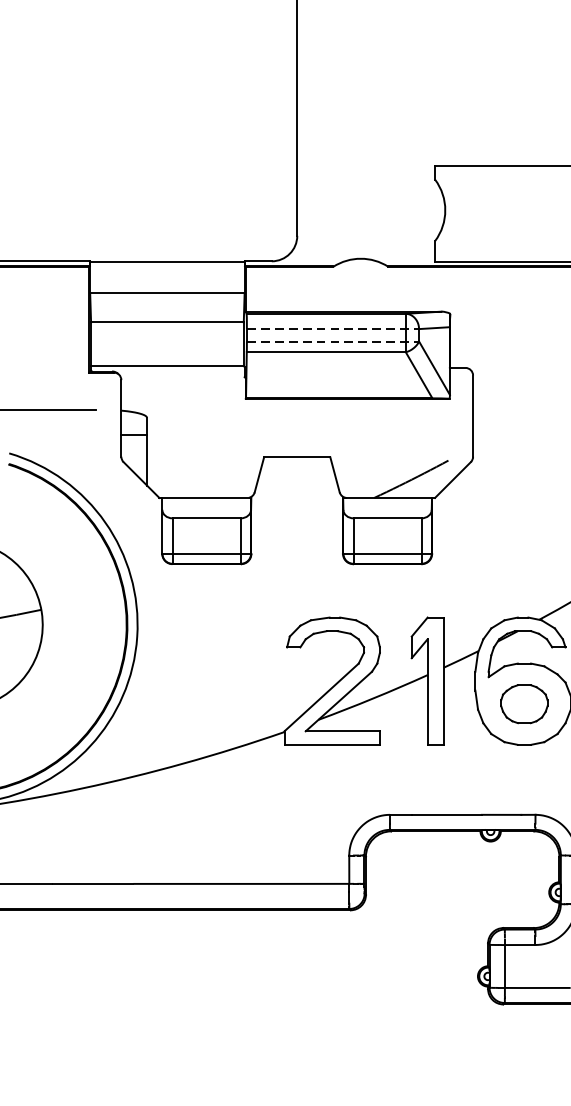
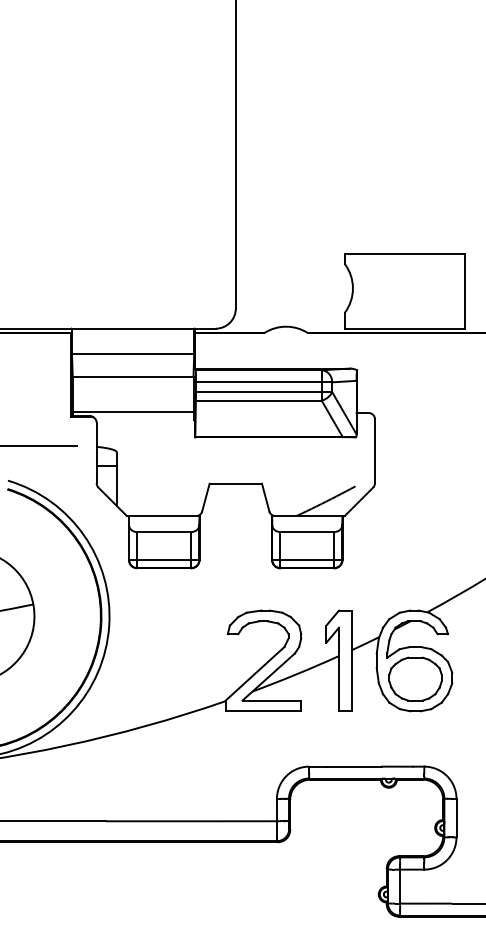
line: (333, 329) -> (264, 382), dashed -> solid
line: (333, 341) -> (264, 392), dashed -> solid
part: (524, 703) -> (415, 678), size x1.43

